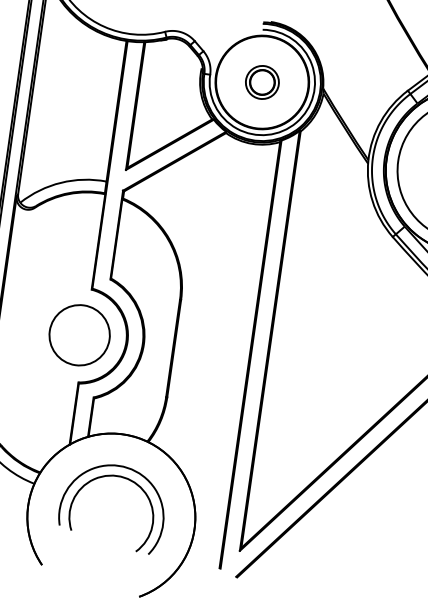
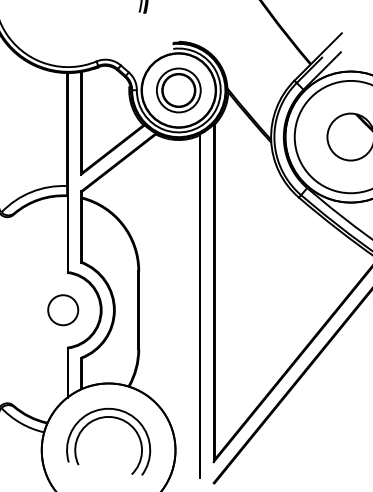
part: (261, 82) -> (178, 90), size x1.67
circle: (79, 335) -> (63, 310), size x0.62

